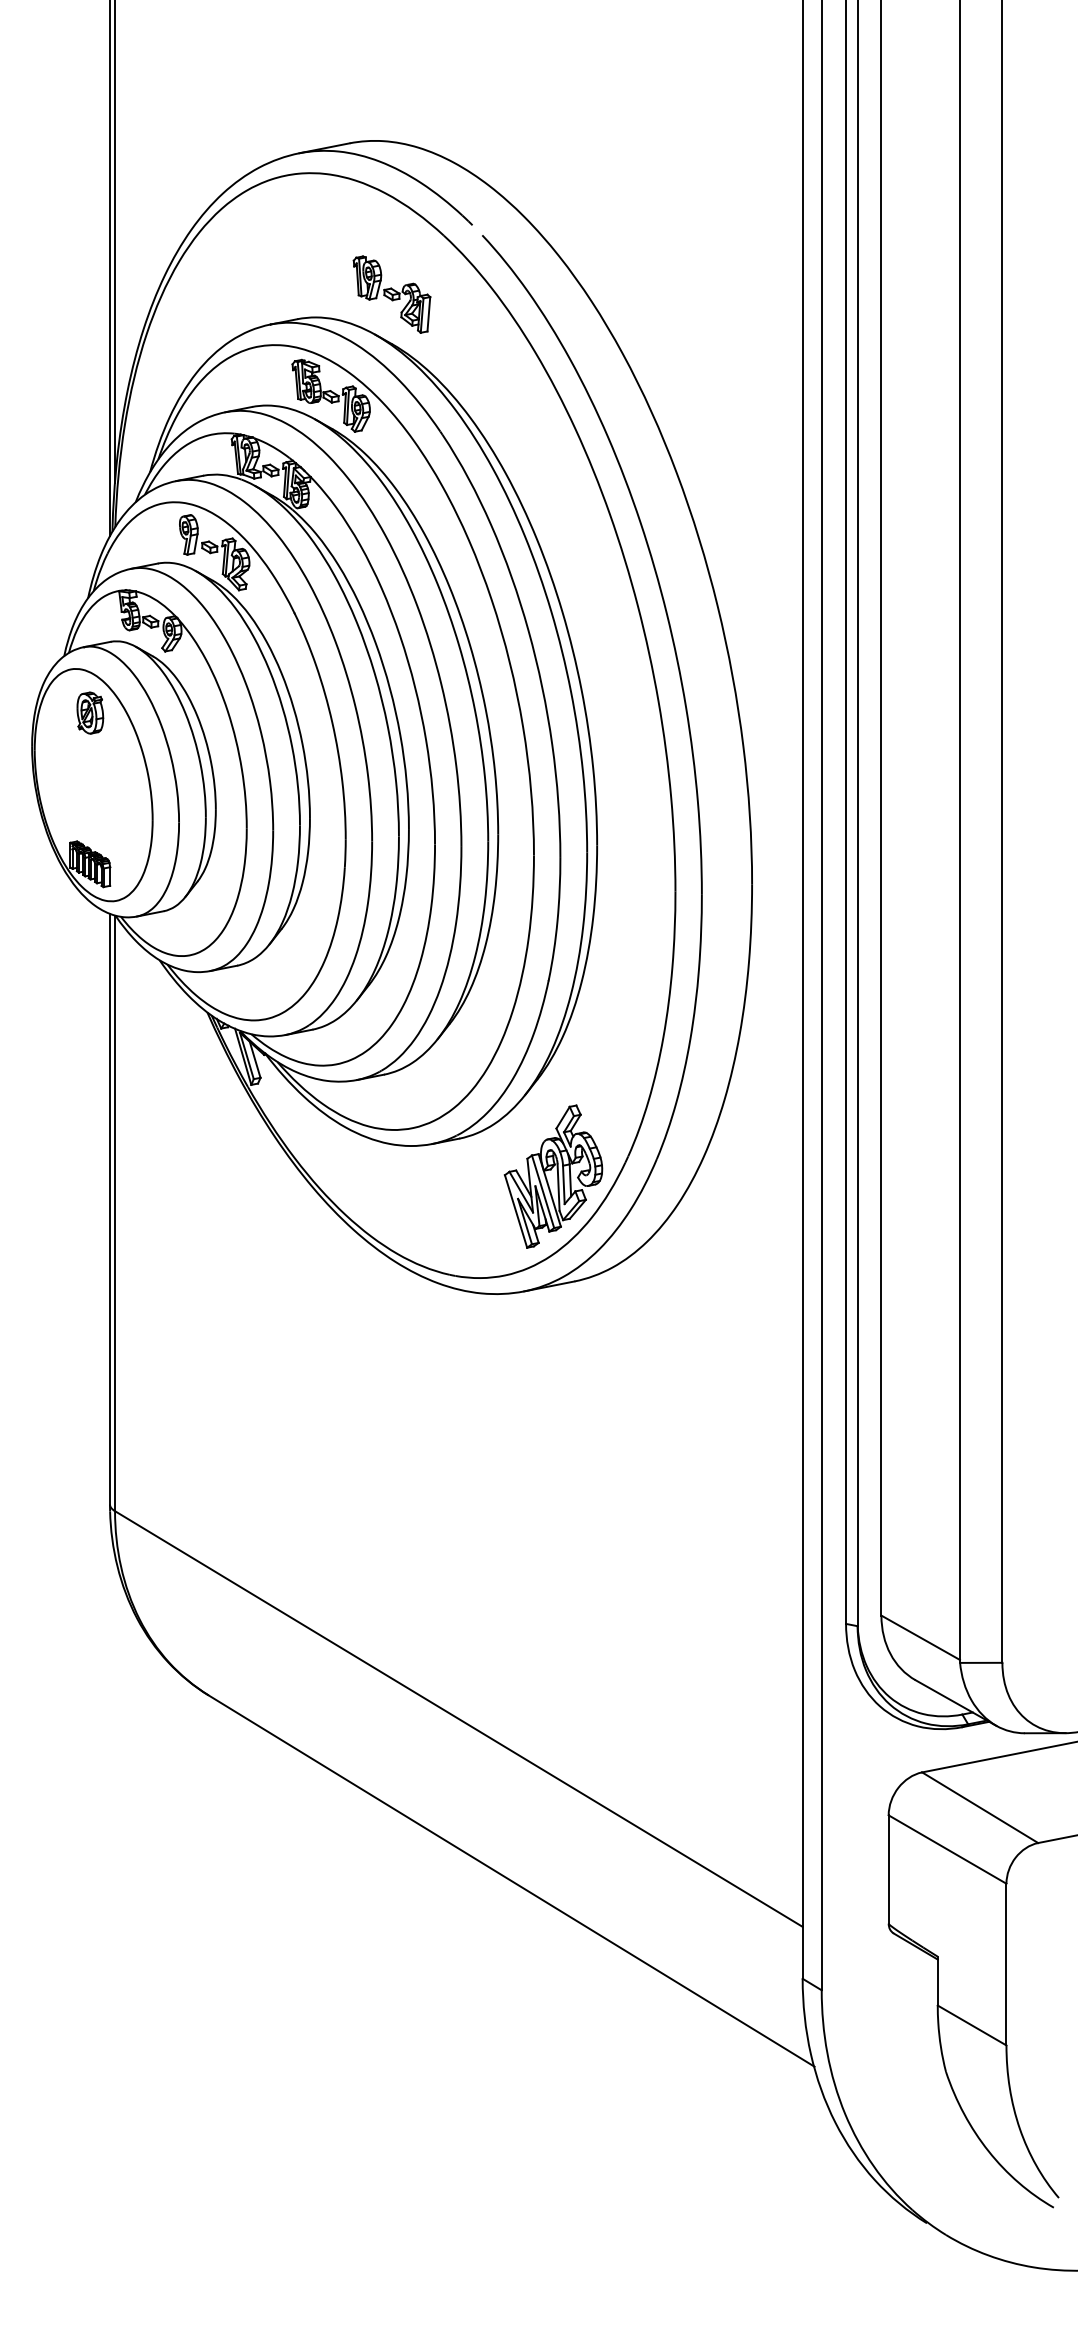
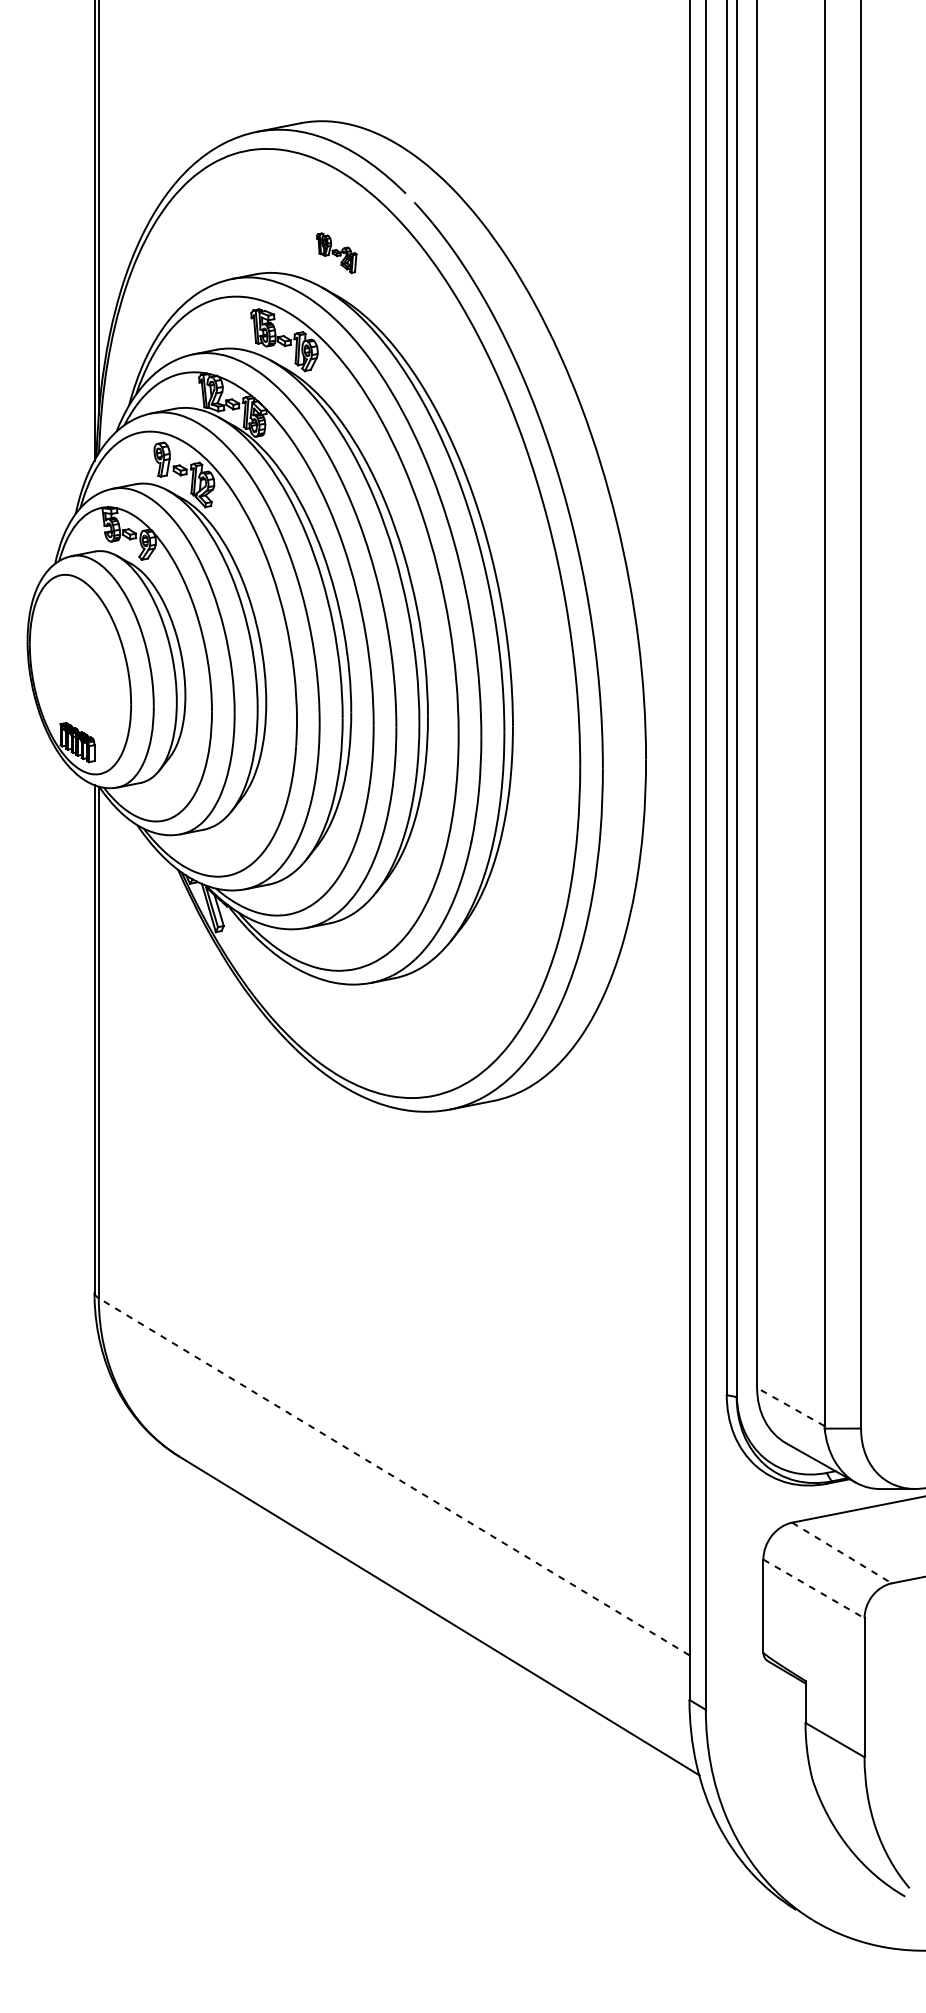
part: (391, 294) -> (336, 253), size x0.6
part: (90, 712) -> (77, 612), removed
part: (553, 1176) -> (475, 1010), removed
line: (920, 1637) -> (790, 1406), solid -> dashed
line: (458, 1719) -> (393, 1477), solid -> dashed
line: (980, 1807) -> (842, 1552), solid -> dashed
line: (948, 1849) -> (814, 1588), solid -> dashed

